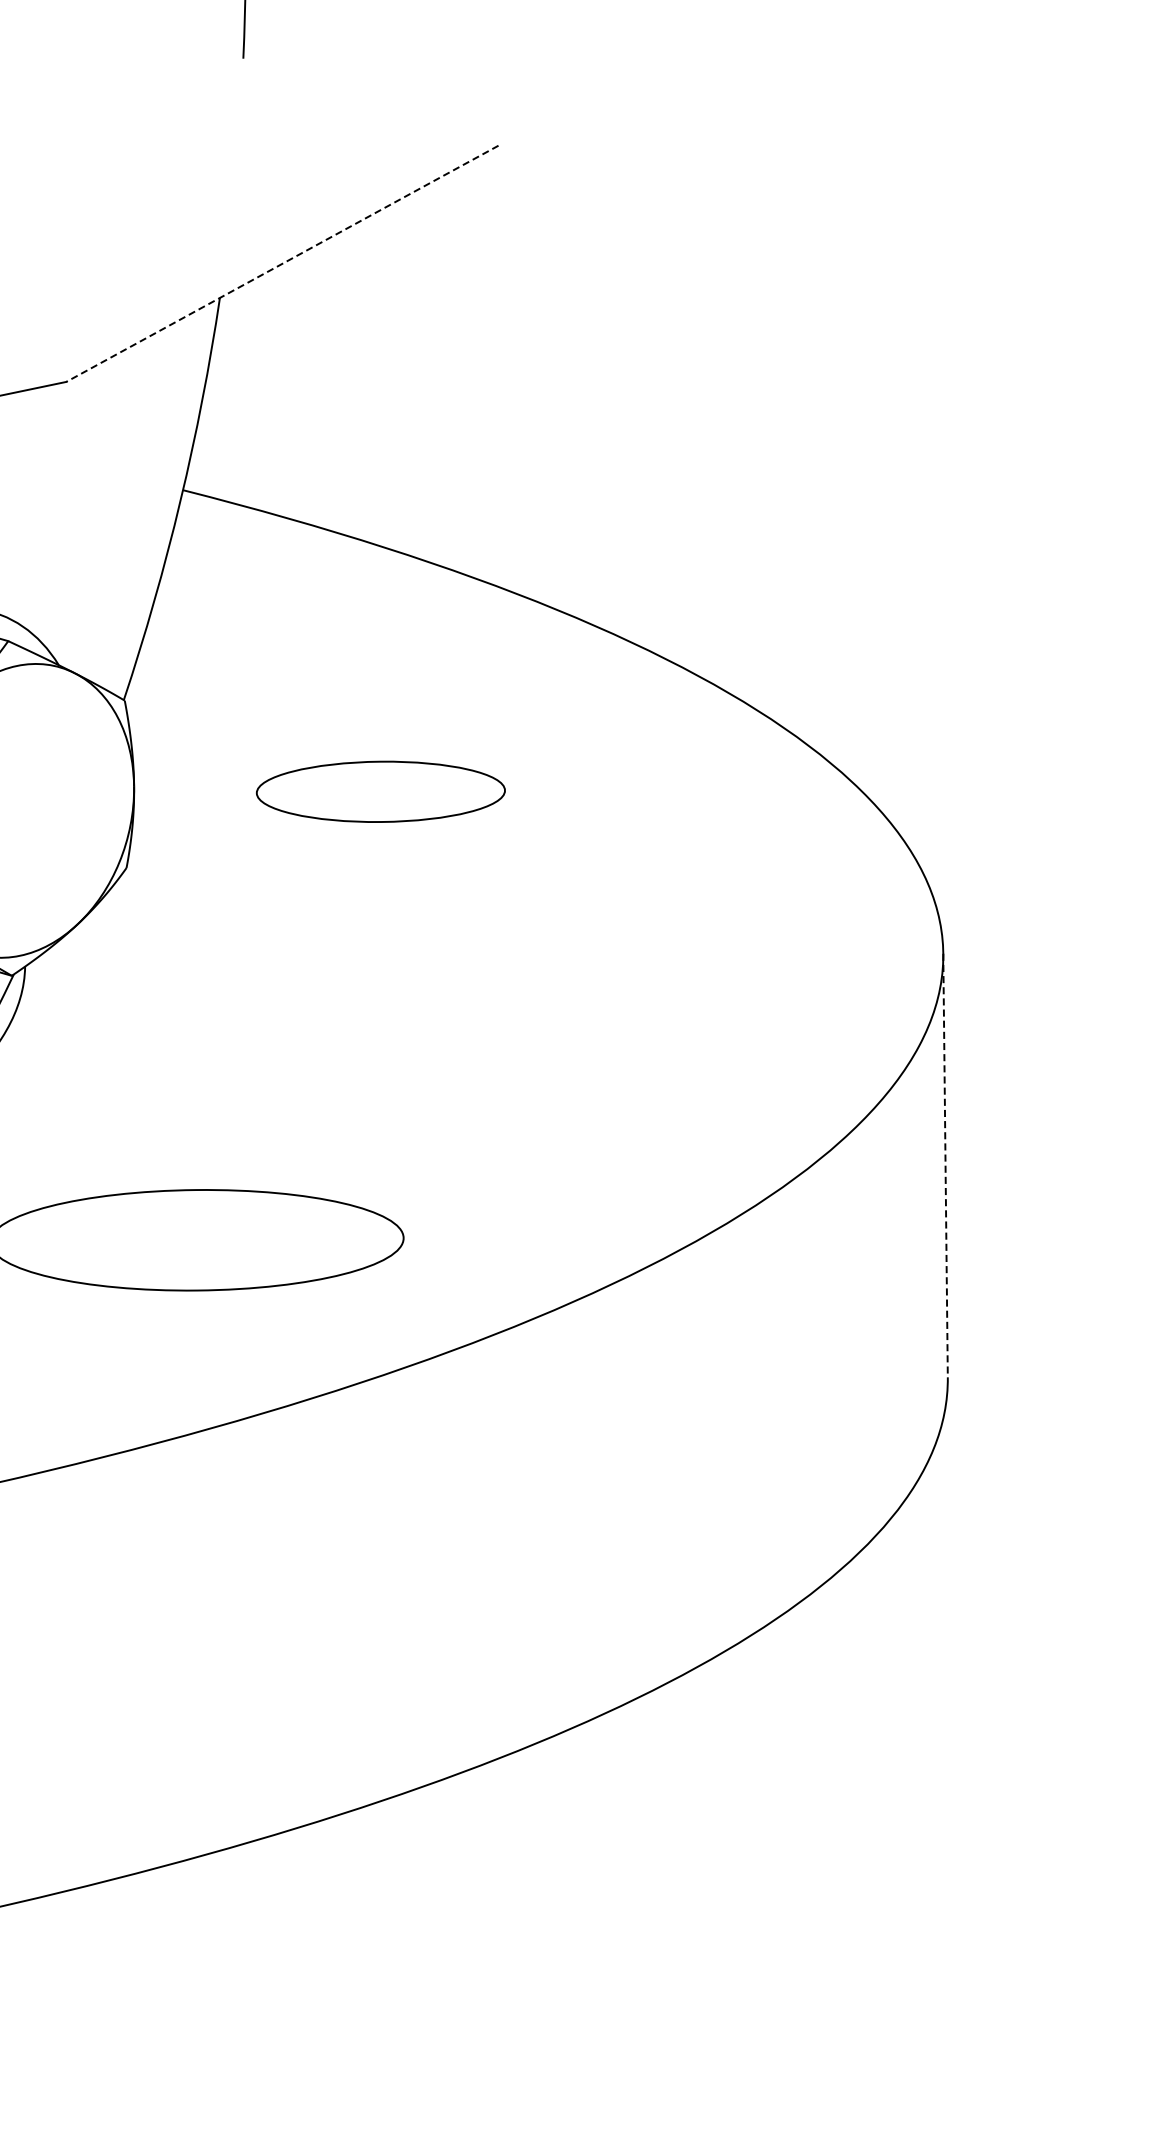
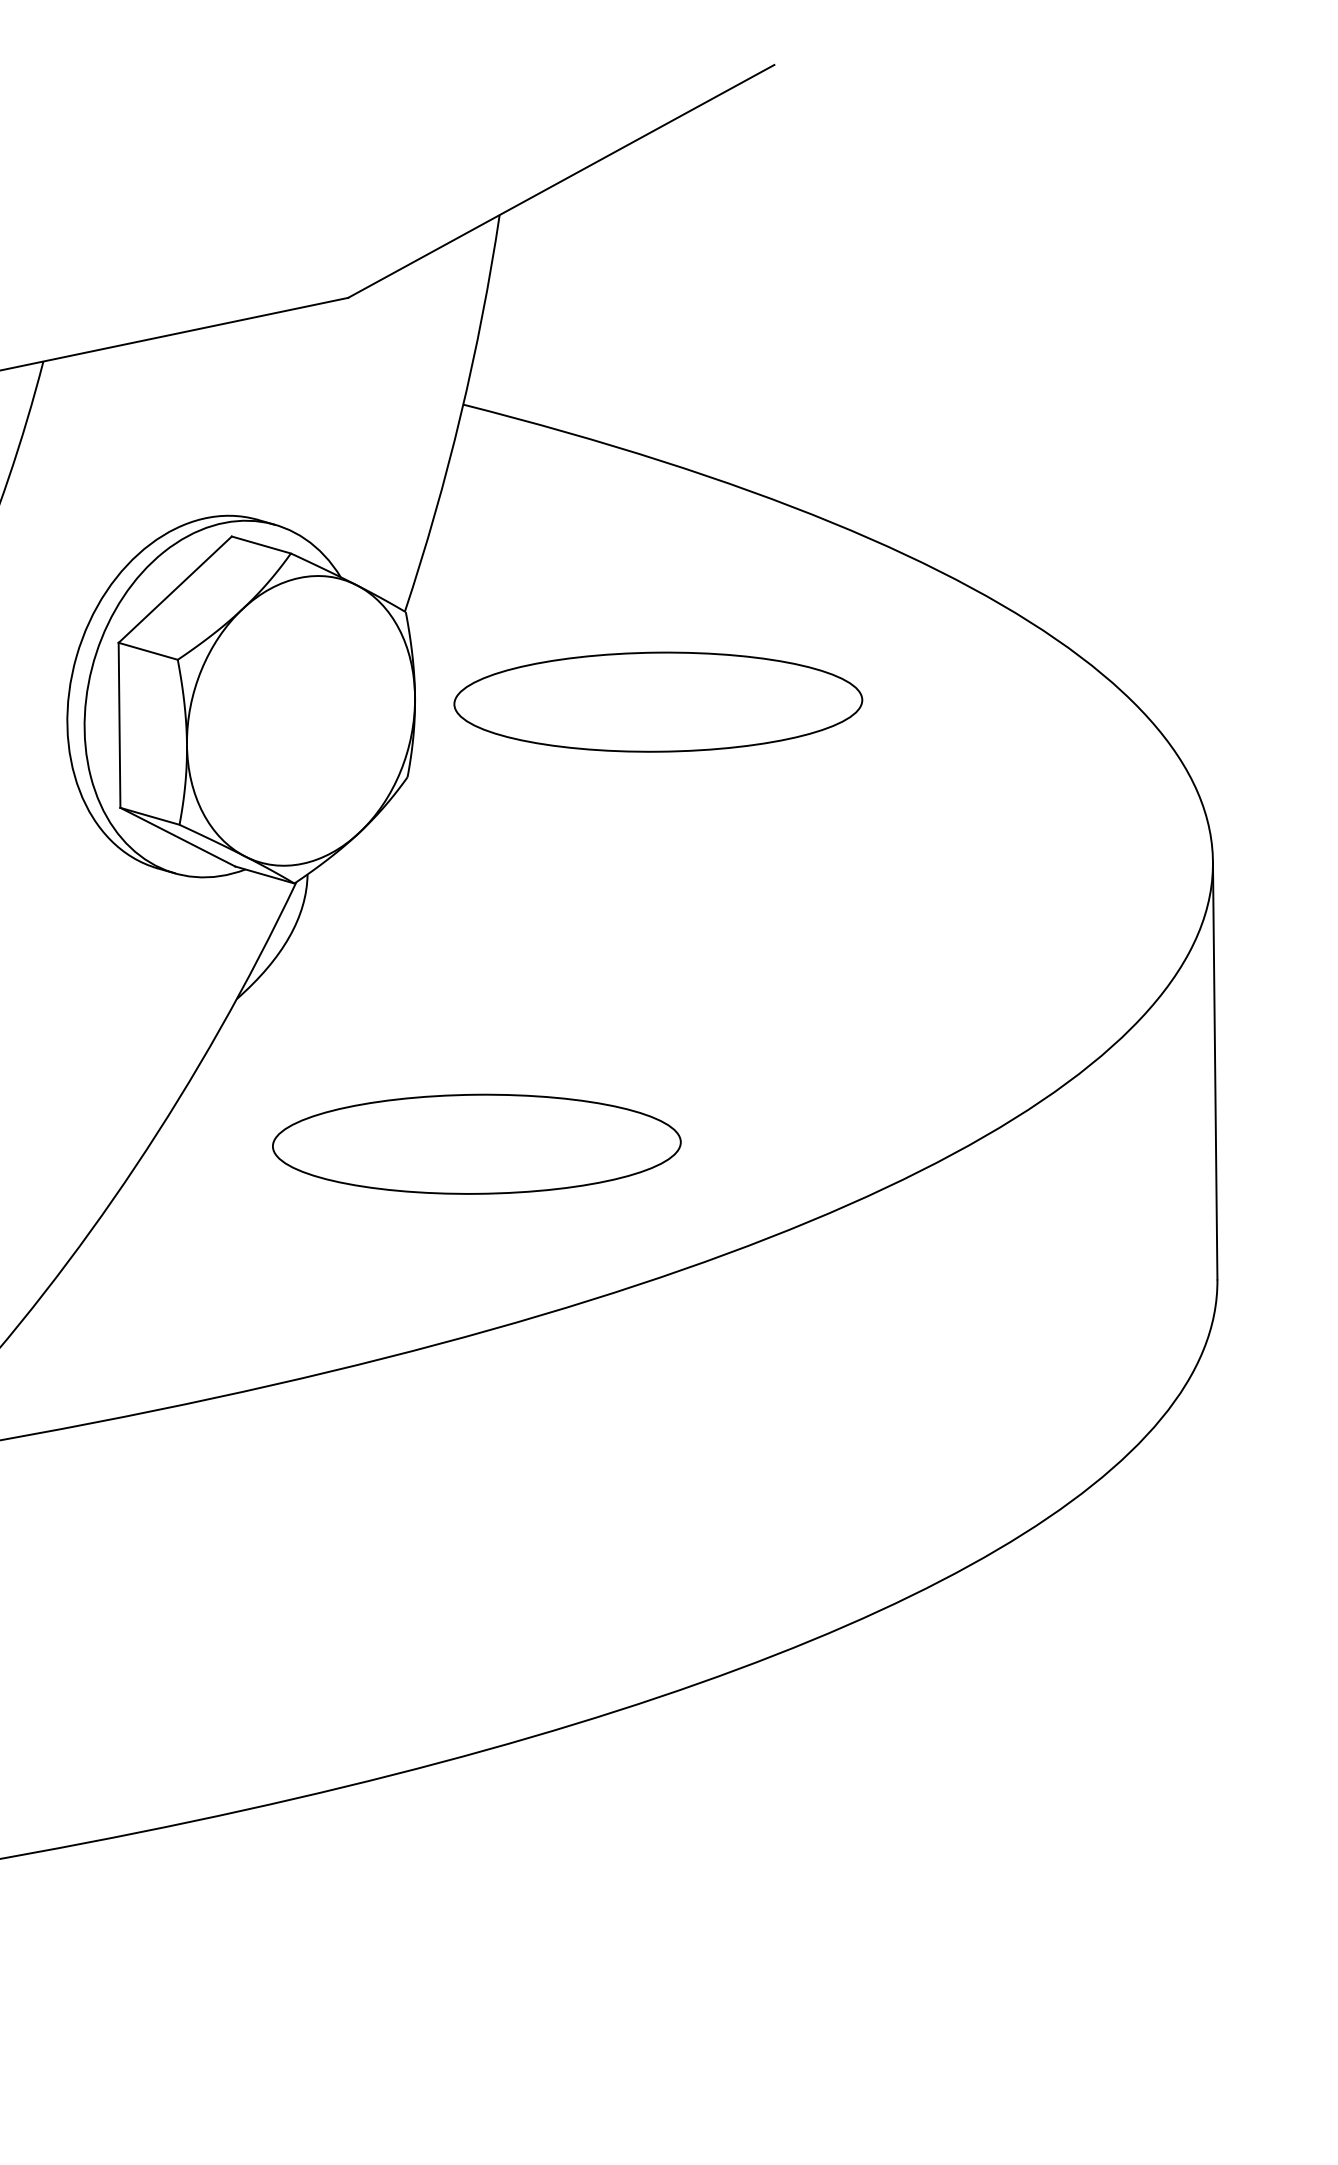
line: (282, 263) -> (561, 181), dashed -> solid
part: (381, 791) -> (658, 701), size x1.67
line: (945, 1165) -> (1215, 1070), dashed -> solid

